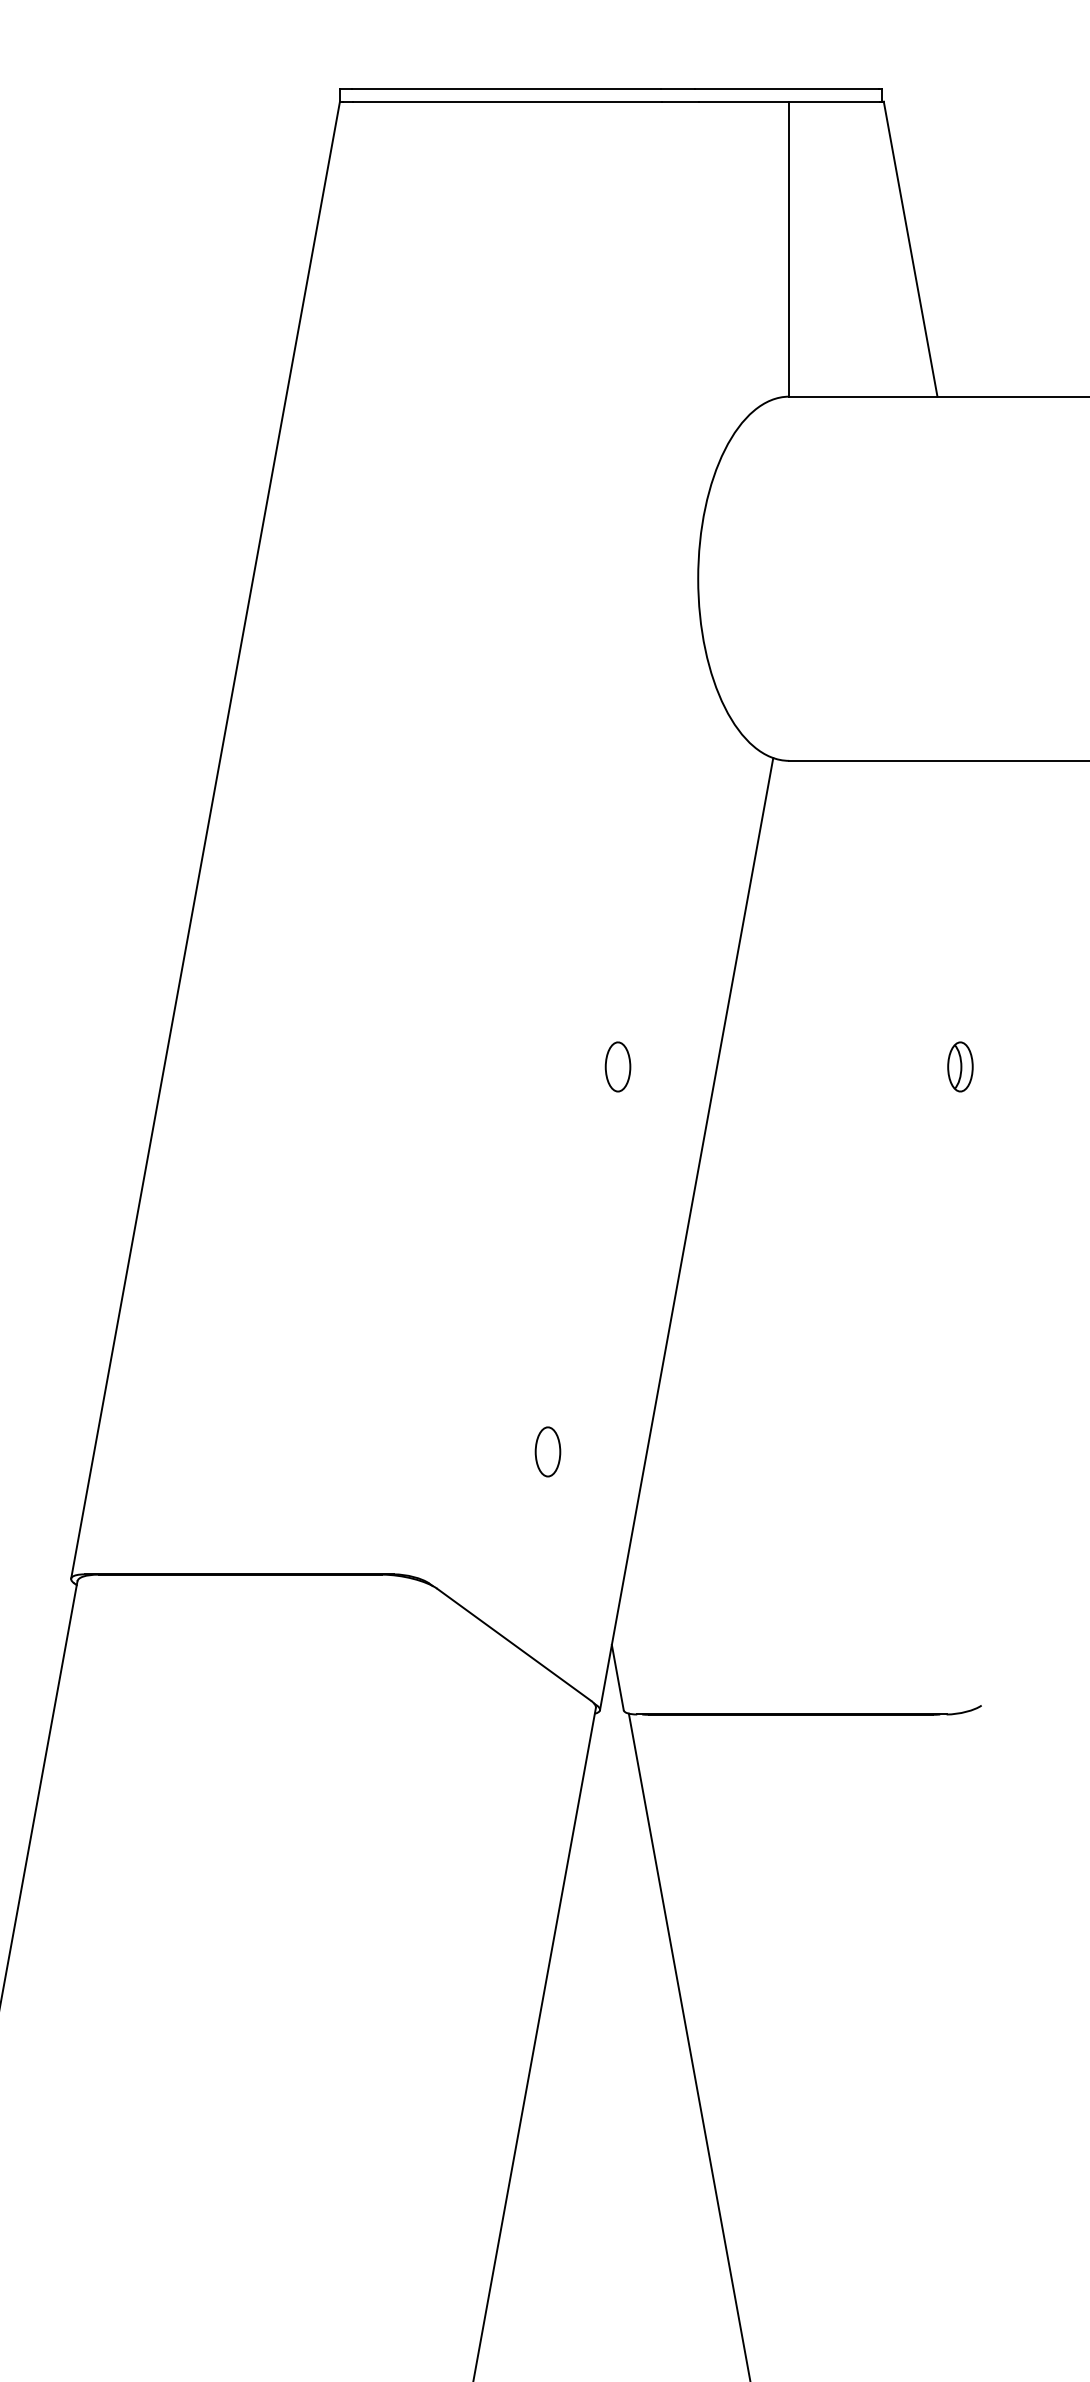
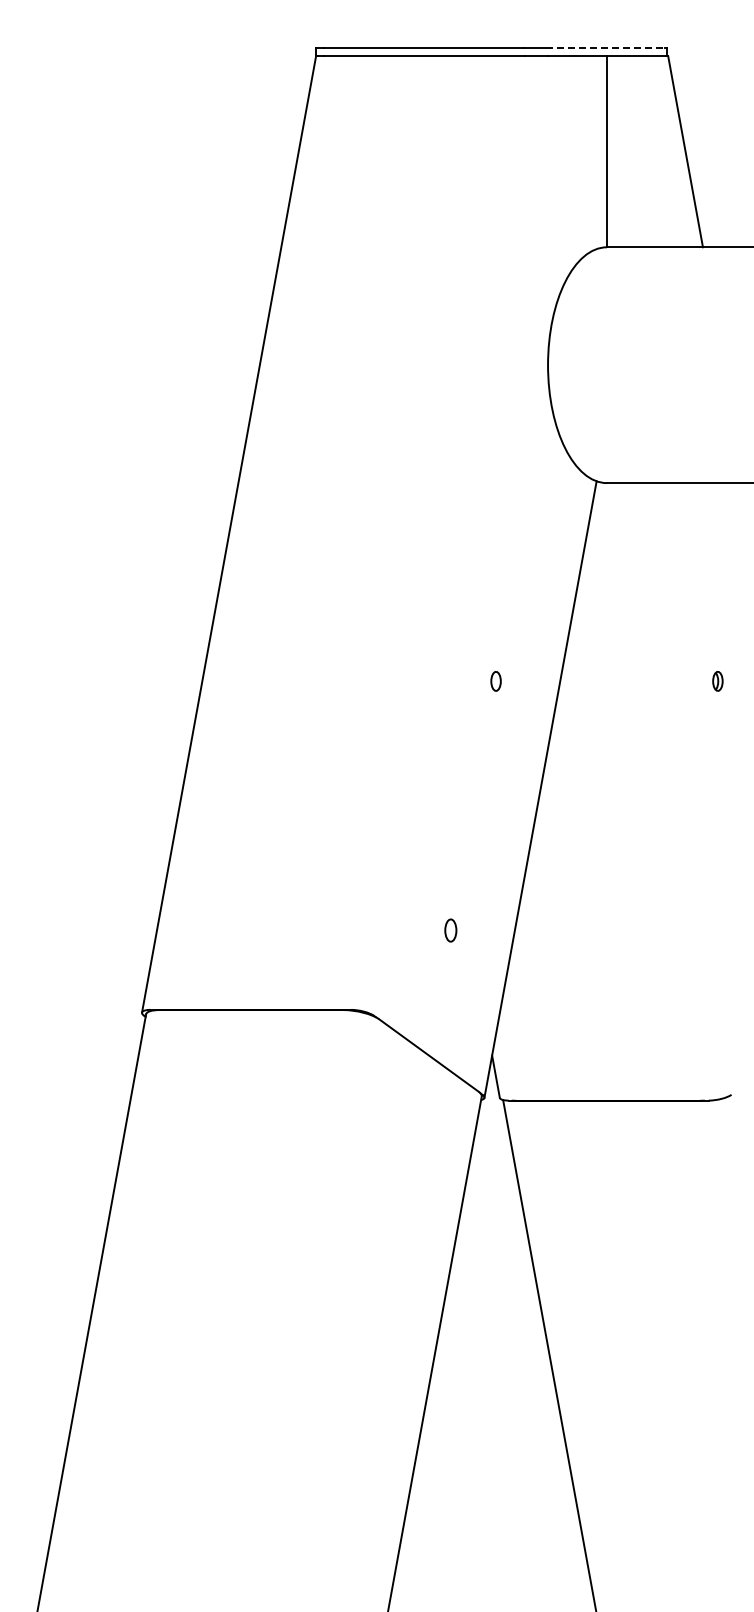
line: (786, 89) -> (605, 48), solid -> dashed
part: (617, 1067) -> (495, 681), size x0.6
part: (959, 1067) -> (717, 681), size x0.6
part: (547, 1451) -> (450, 930), size x0.7

